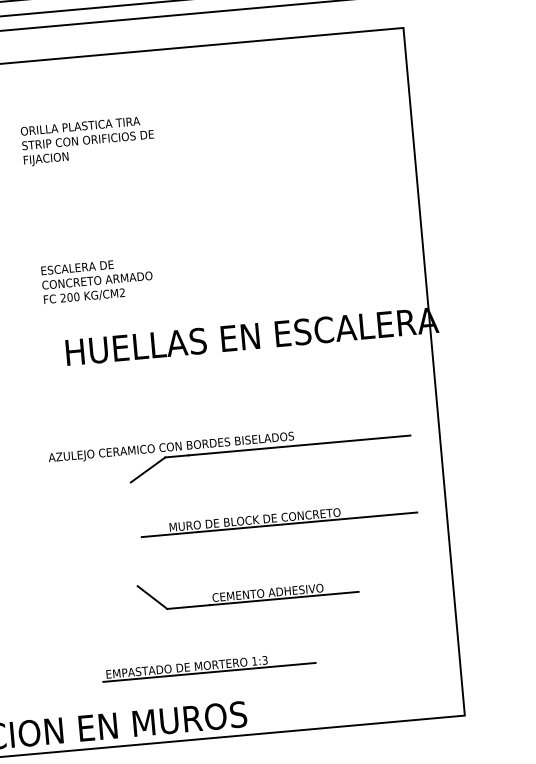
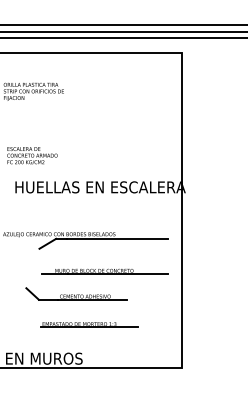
part: (248, 587) -> (76, 293), moved
part: (208, 666) -> (89, 324), moved

